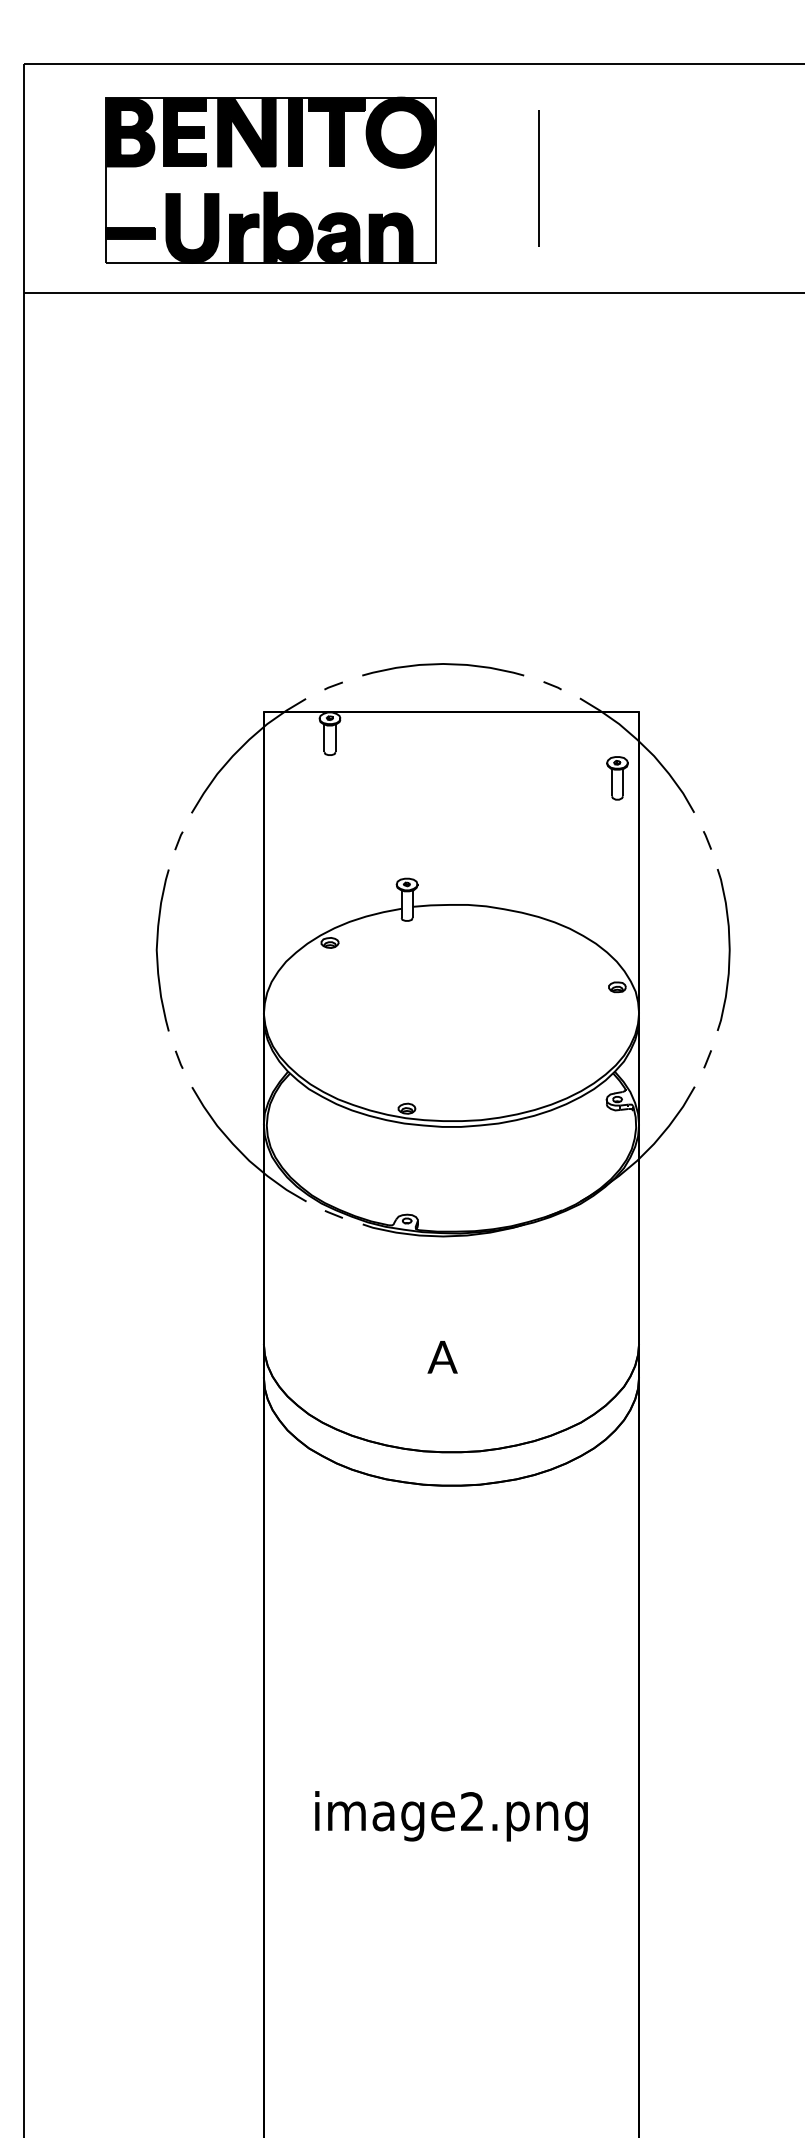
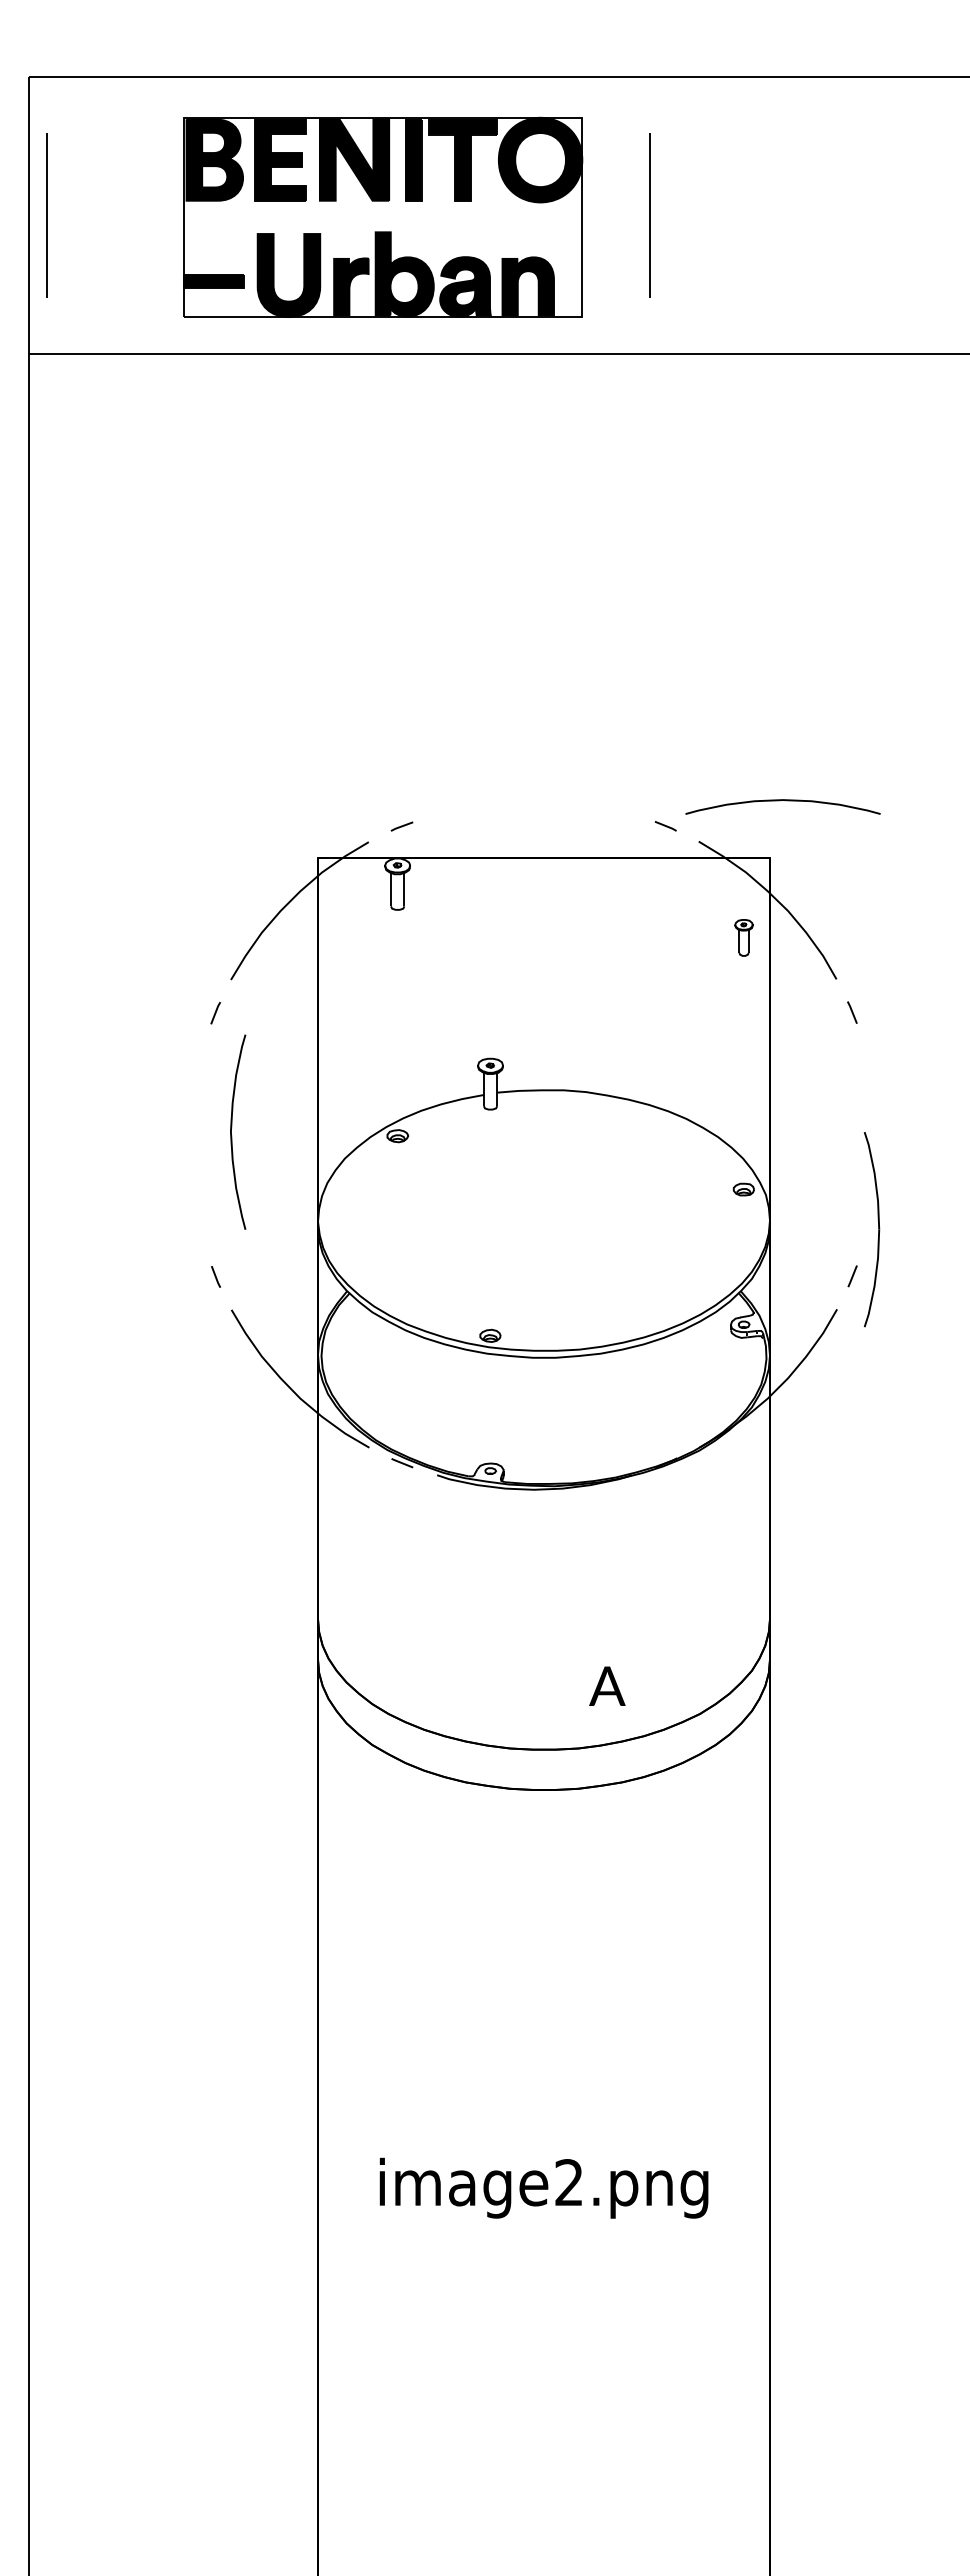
line: (38, 178) -> (46, 215), added
part: (270, 179) -> (383, 216), moved
curve: (441, 665) -> (780, 801), moved
part: (617, 778) -> (743, 937), size x0.7
curve: (157, 949) -> (231, 1131), moved
part: (729, 949) -> (878, 1229), moved
text: (442, 1356) -> (607, 1685), moved

